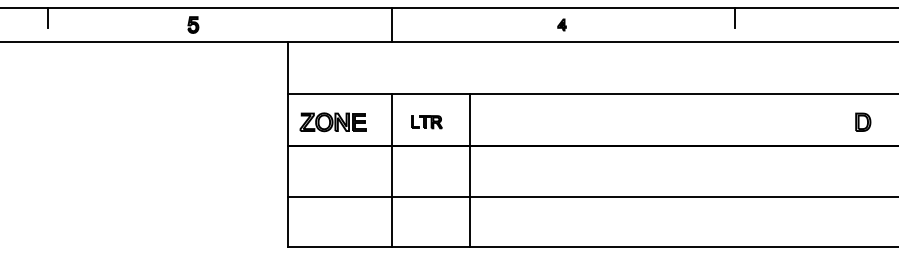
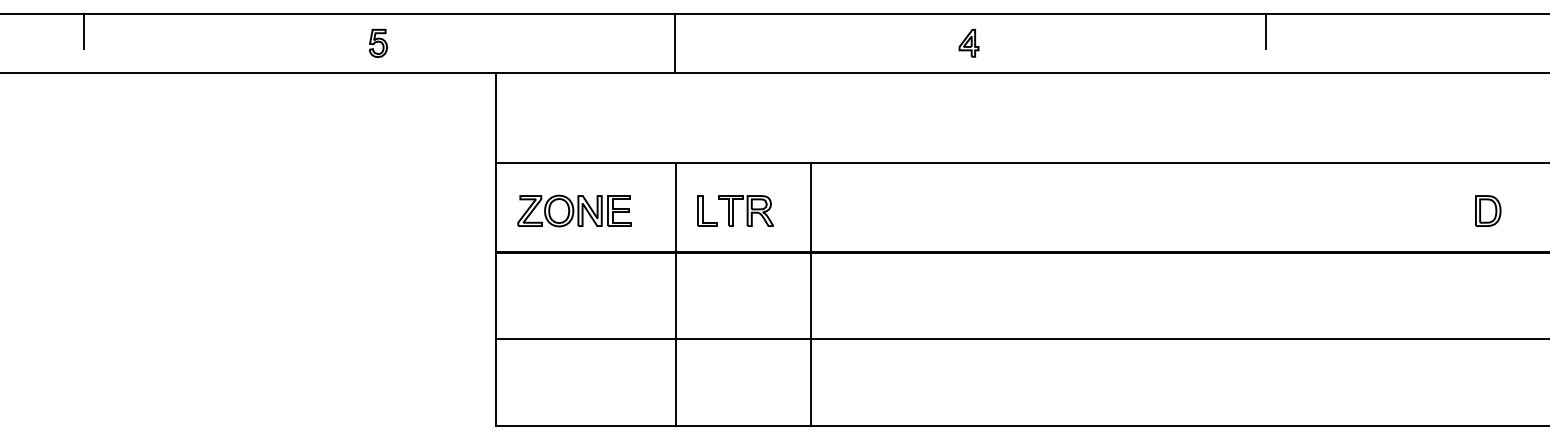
part: (193, 24) -> (378, 42), moved
part: (561, 24) -> (968, 42), size x1.43
part: (426, 121) -> (735, 209), size x1.43

